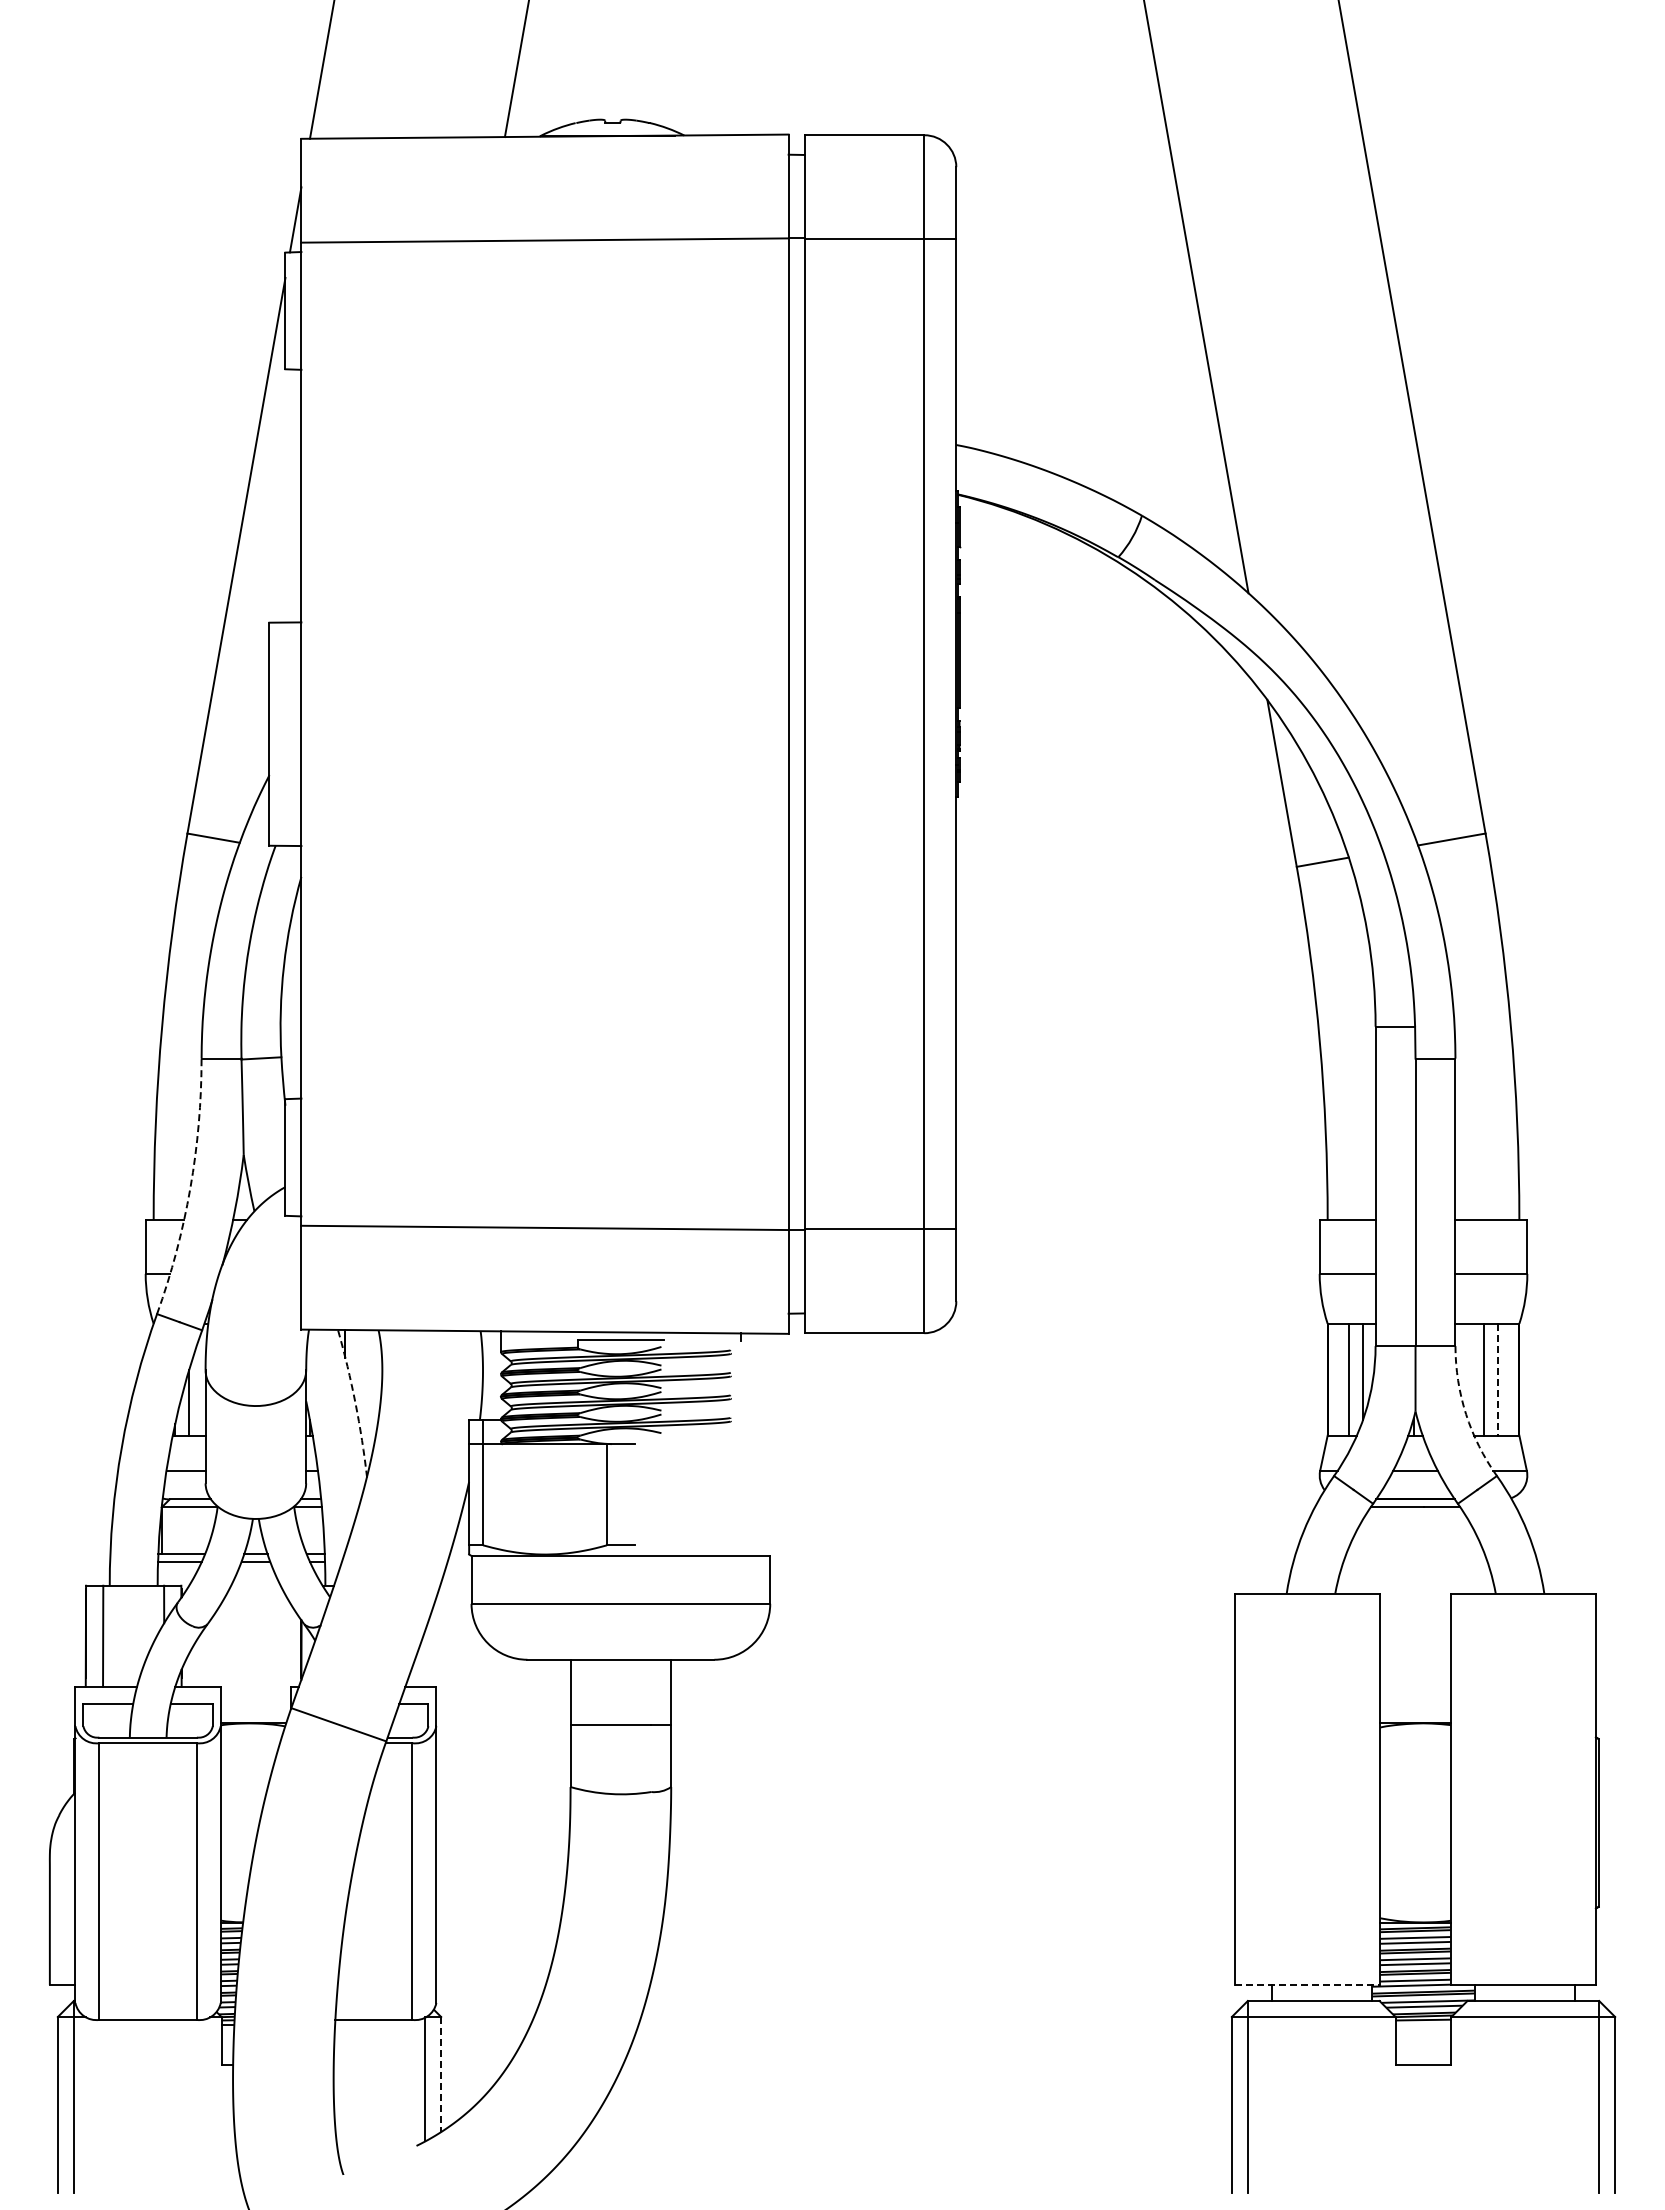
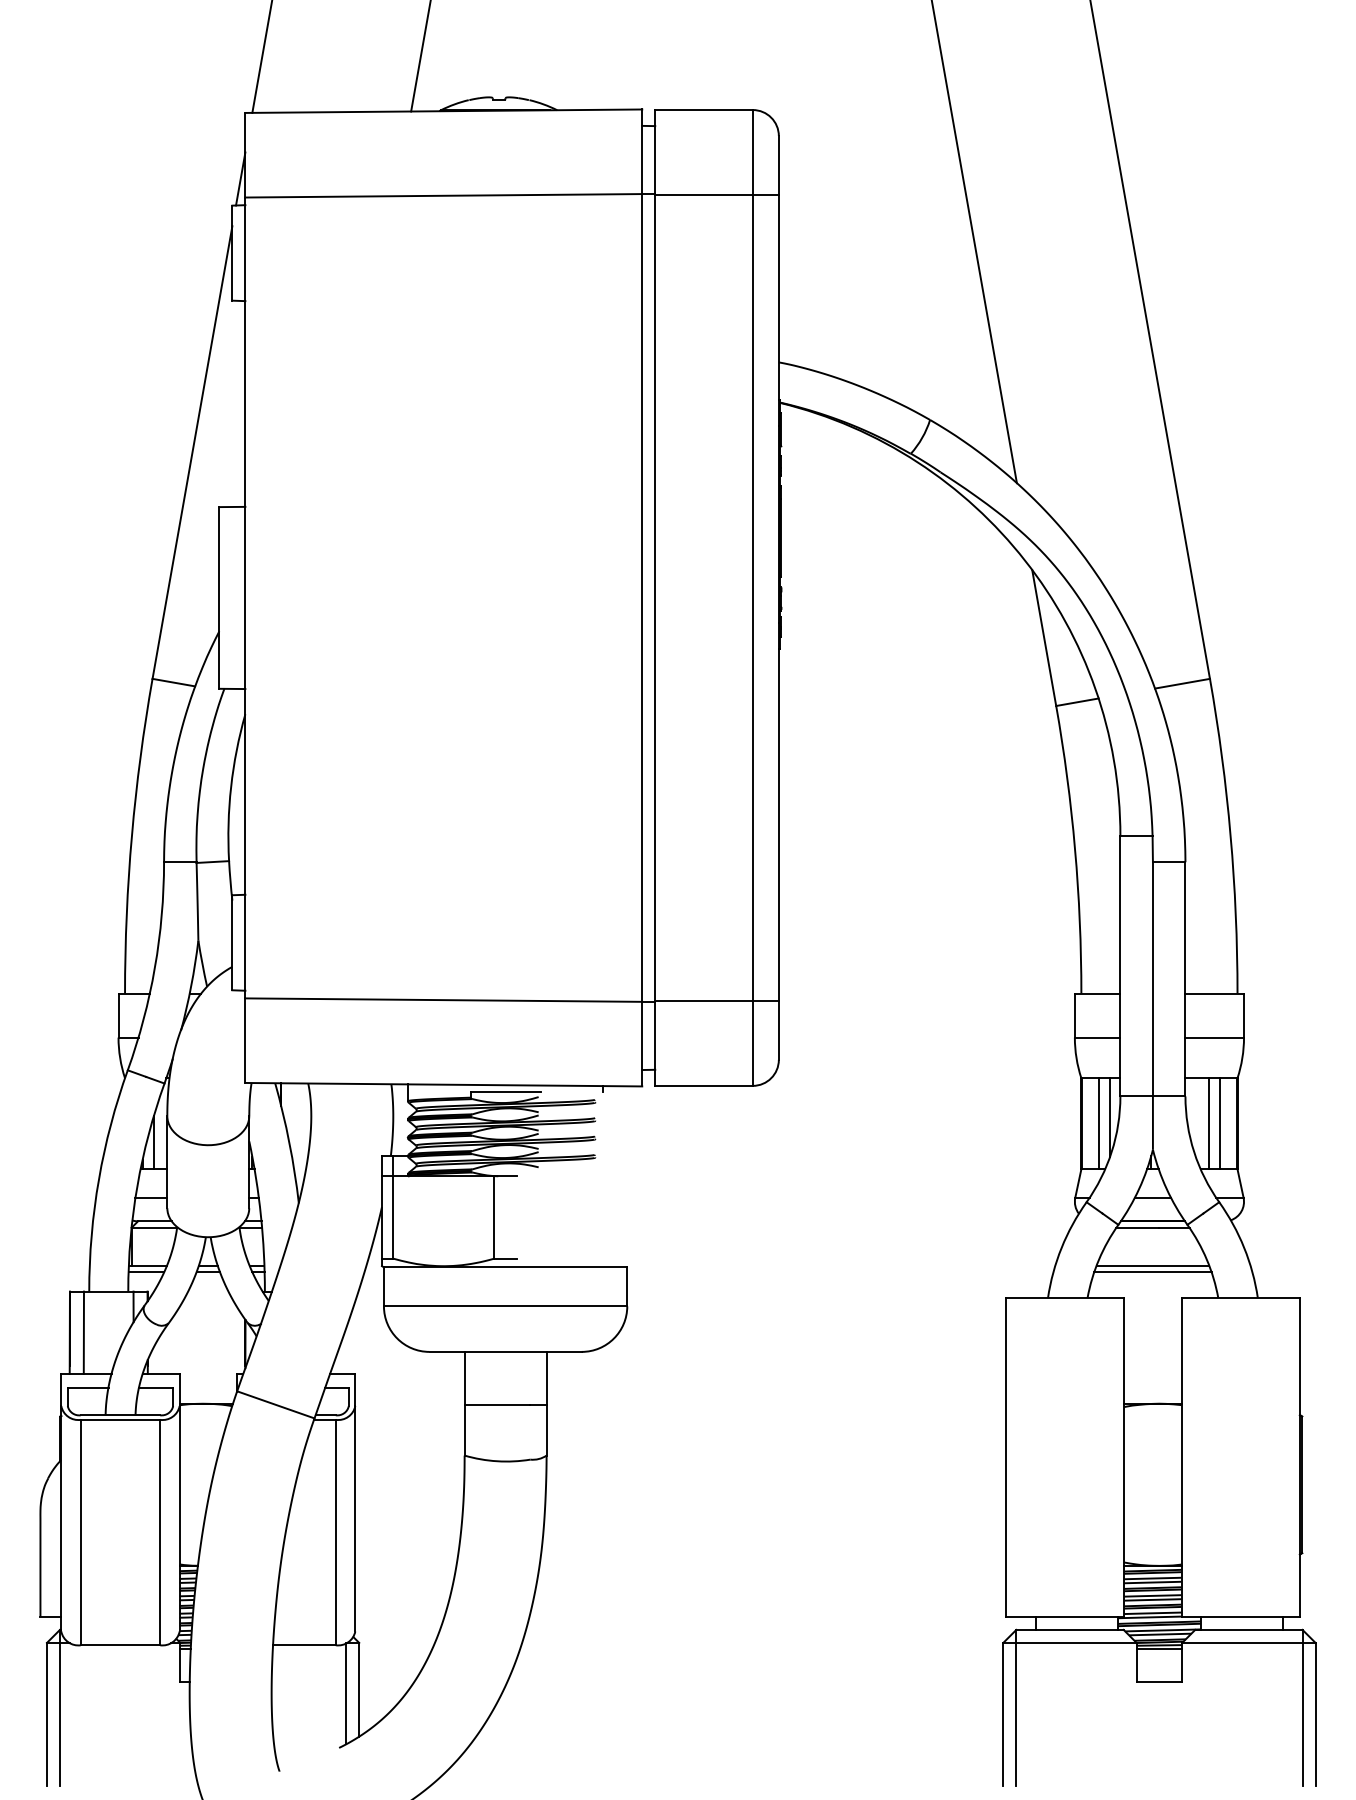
arc: (190, 1188) -> (155, 968), dashed -> solid
line: (1497, 1379) -> (1219, 1123), dashed -> solid
arc: (355, 1403) -> (289, 1143), dashed -> solid
arc: (1466, 1414) -> (1194, 1152), dashed -> solid
line: (1415, 1553) -> (1152, 1265), added
line: (1415, 1561) -> (1152, 1271), added
line: (1307, 1985) -> (1064, 1617), dashed -> solid
line: (1423, 2024) -> (1159, 1649), added
line: (441, 2074) -> (359, 1689), dashed -> solid

